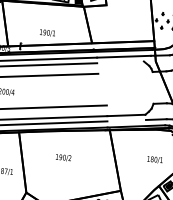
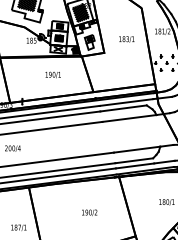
text: (46, 32) -> (52, 74), moved
line: (120, 62) -> (123, 108), added
line: (125, 72) -> (129, 118), added
line: (129, 104) -> (136, 149), added
line: (126, 120) -> (134, 165), added
text: (63, 157) -> (89, 212), moved

